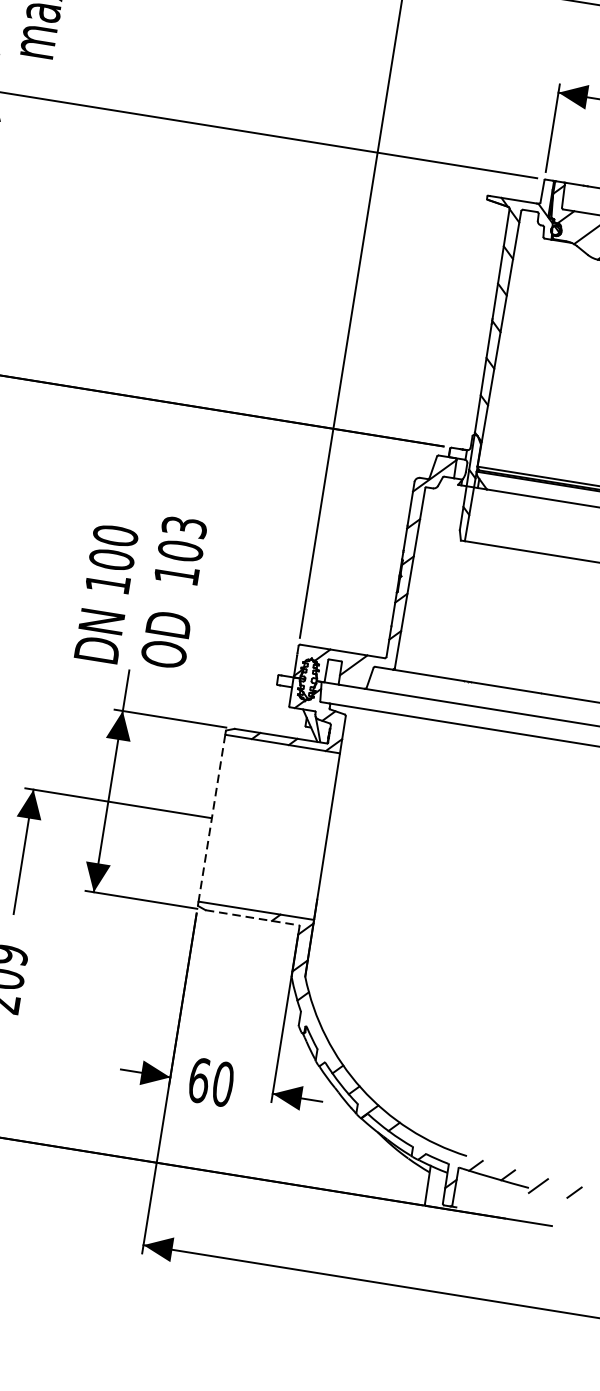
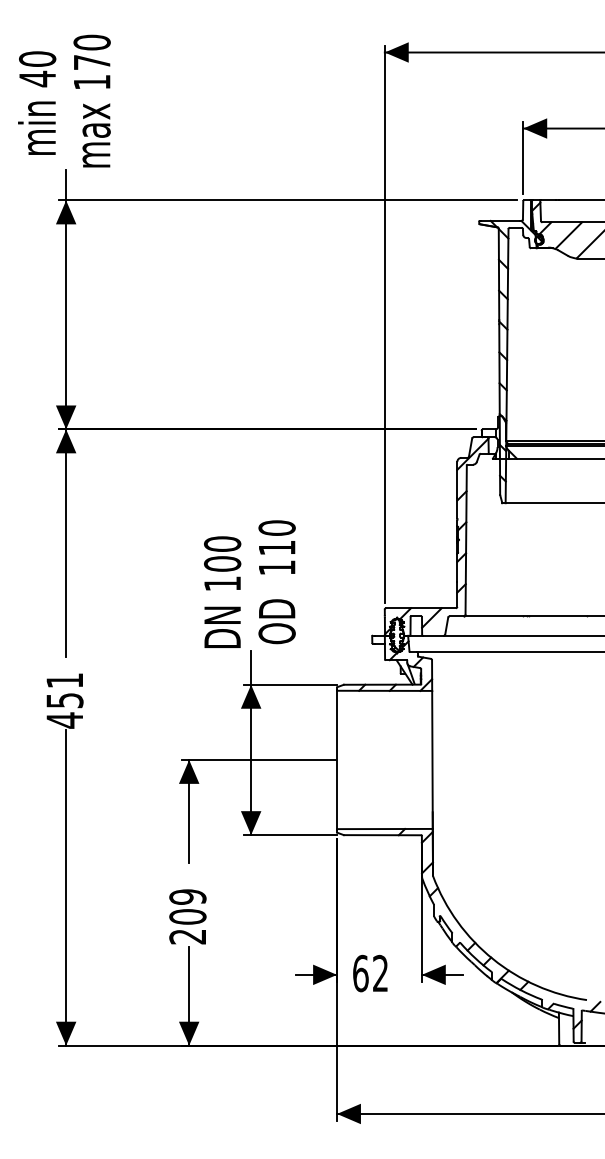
text: (181, 538) -> (276, 537), 103 -> 110
line: (212, 817) -> (337, 759), dashed -> solid
line: (252, 918) -> (382, 835), dashed -> solid
text: (223, 1084) -> (380, 973), 60 -> 62

